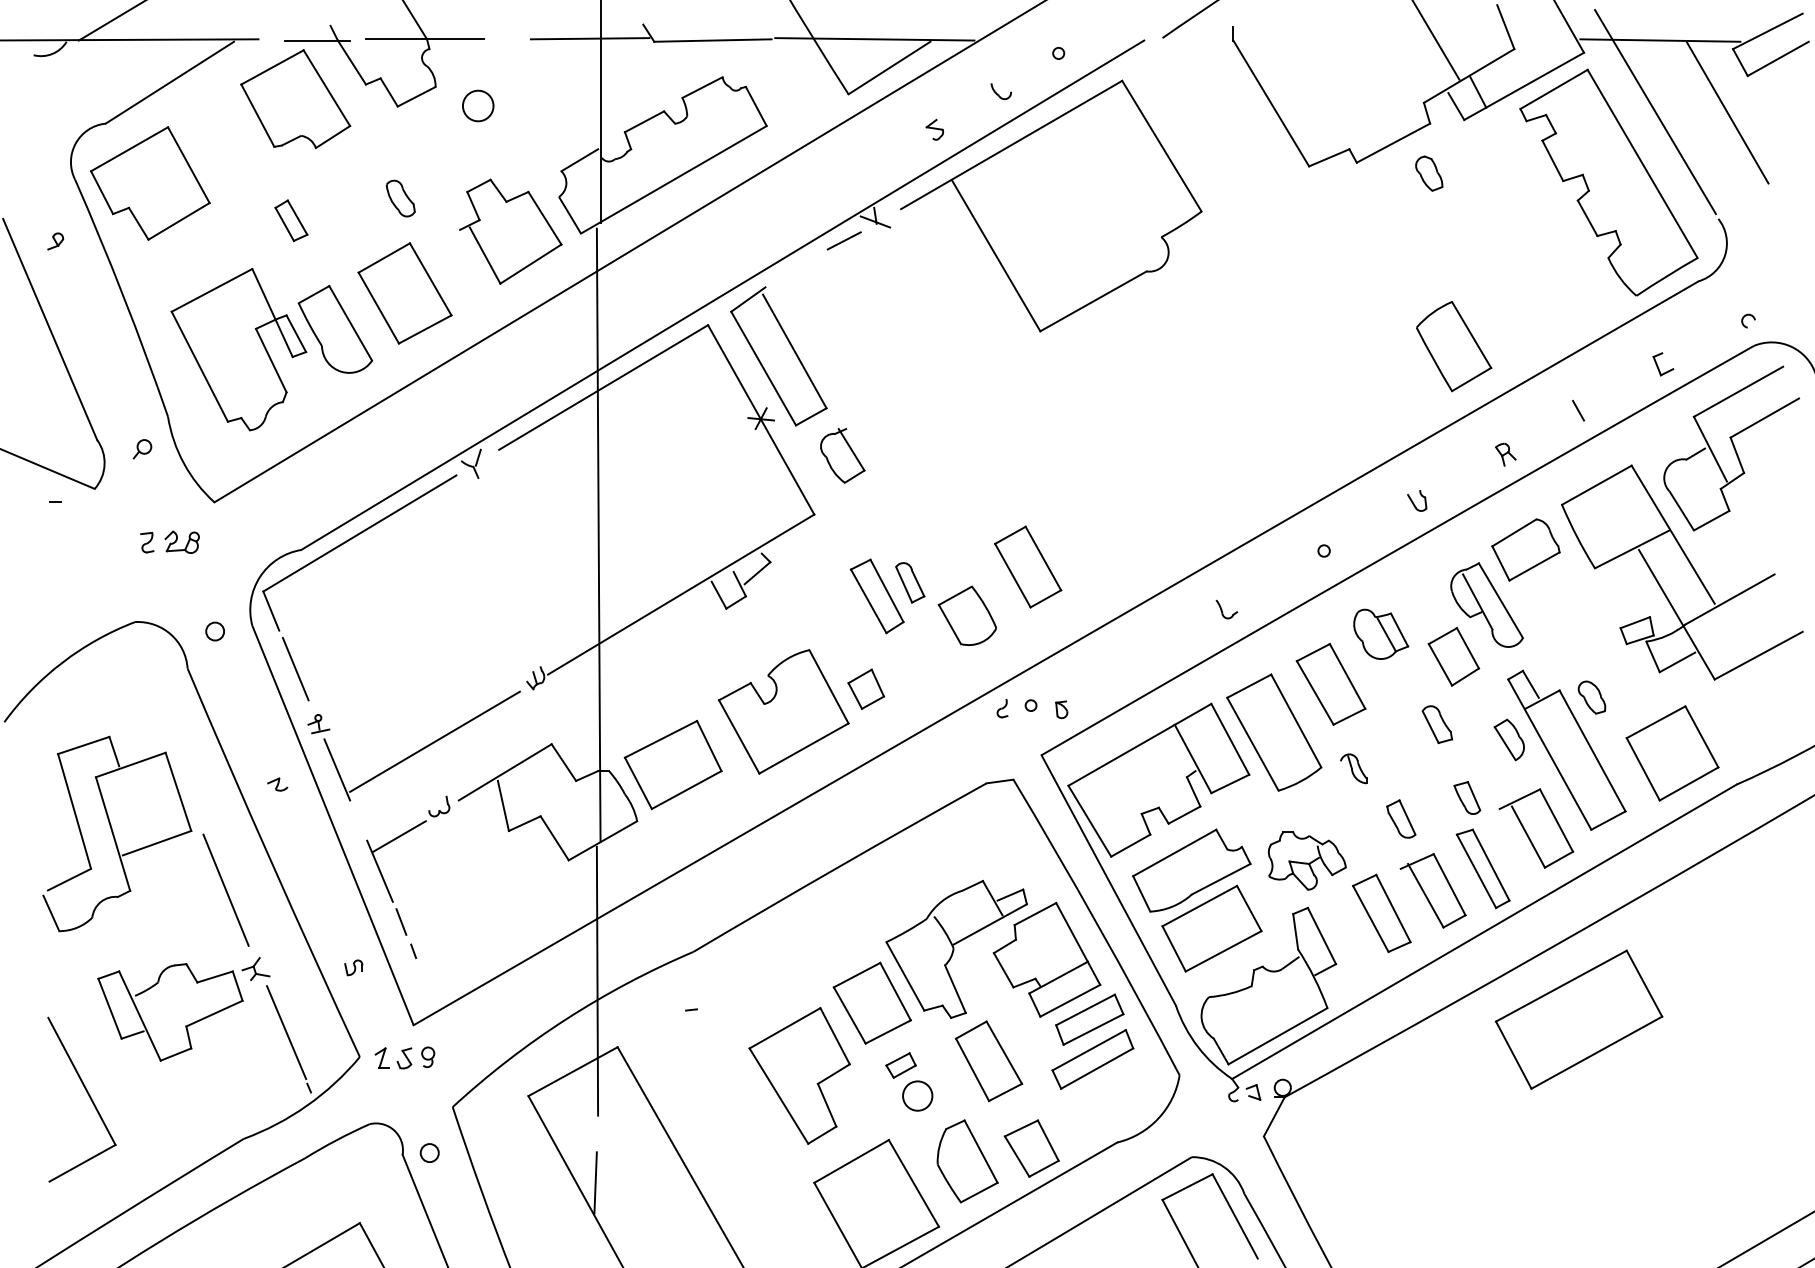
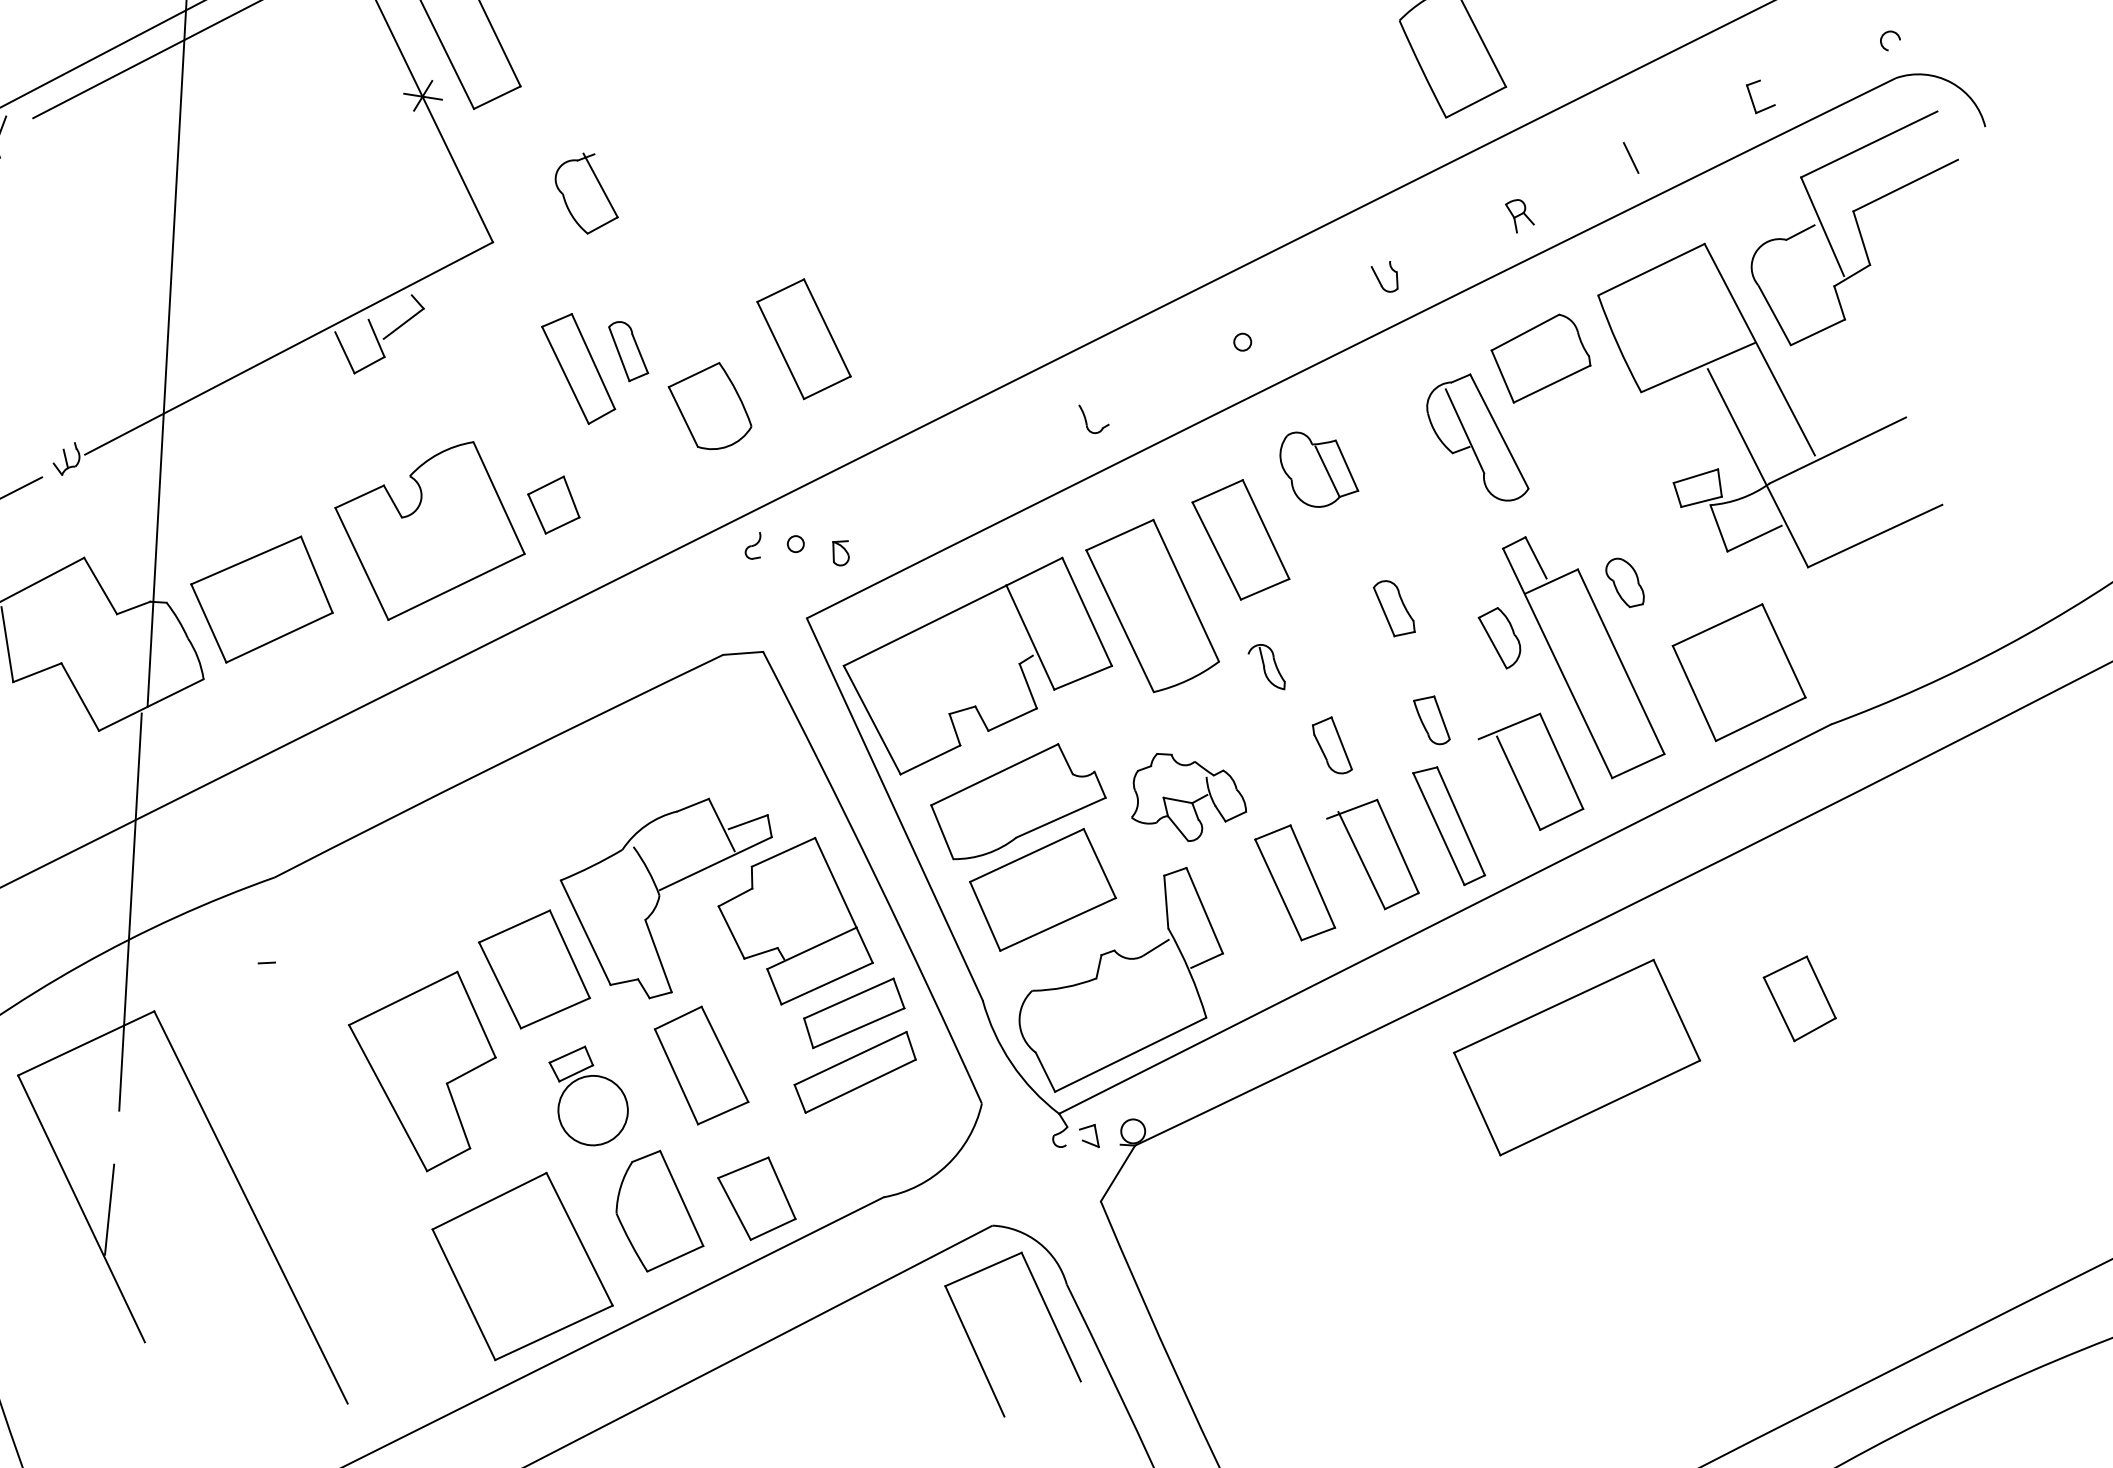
part: (842, 455) -> (586, 193), moved
part: (1453, 656) -> (1799, 998), moved
circle: (917, 1095) -> (592, 1109), size x1.6

